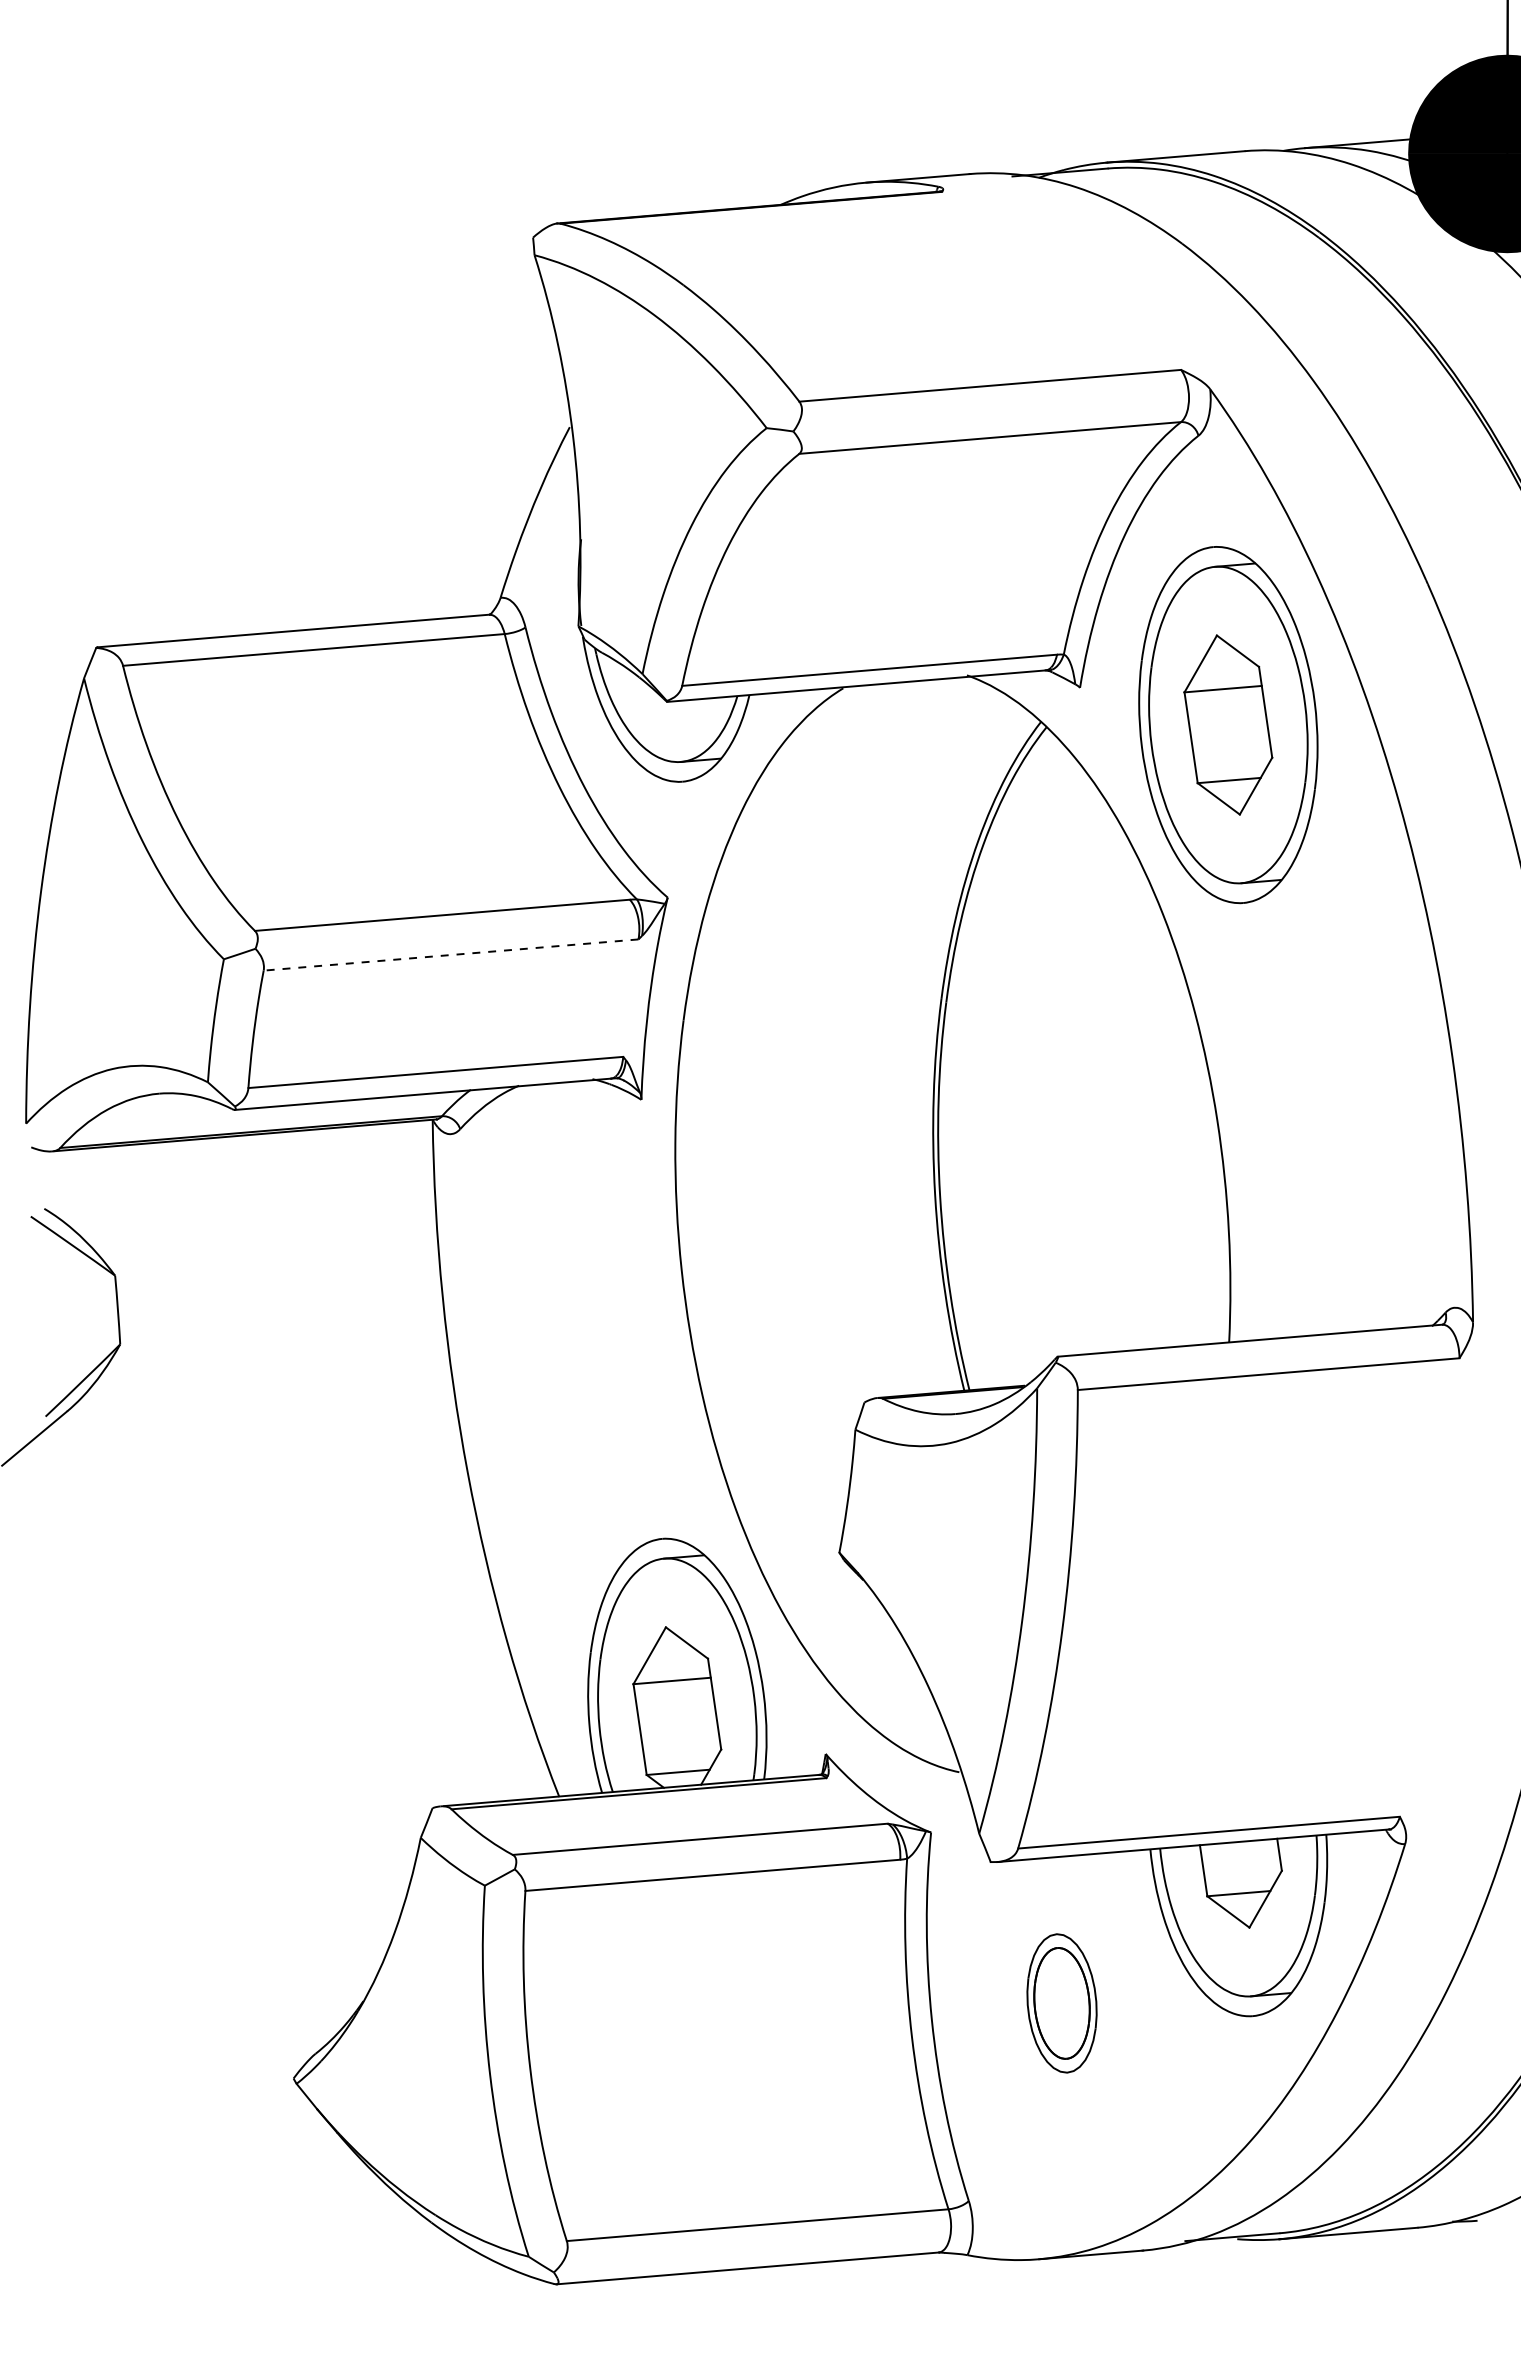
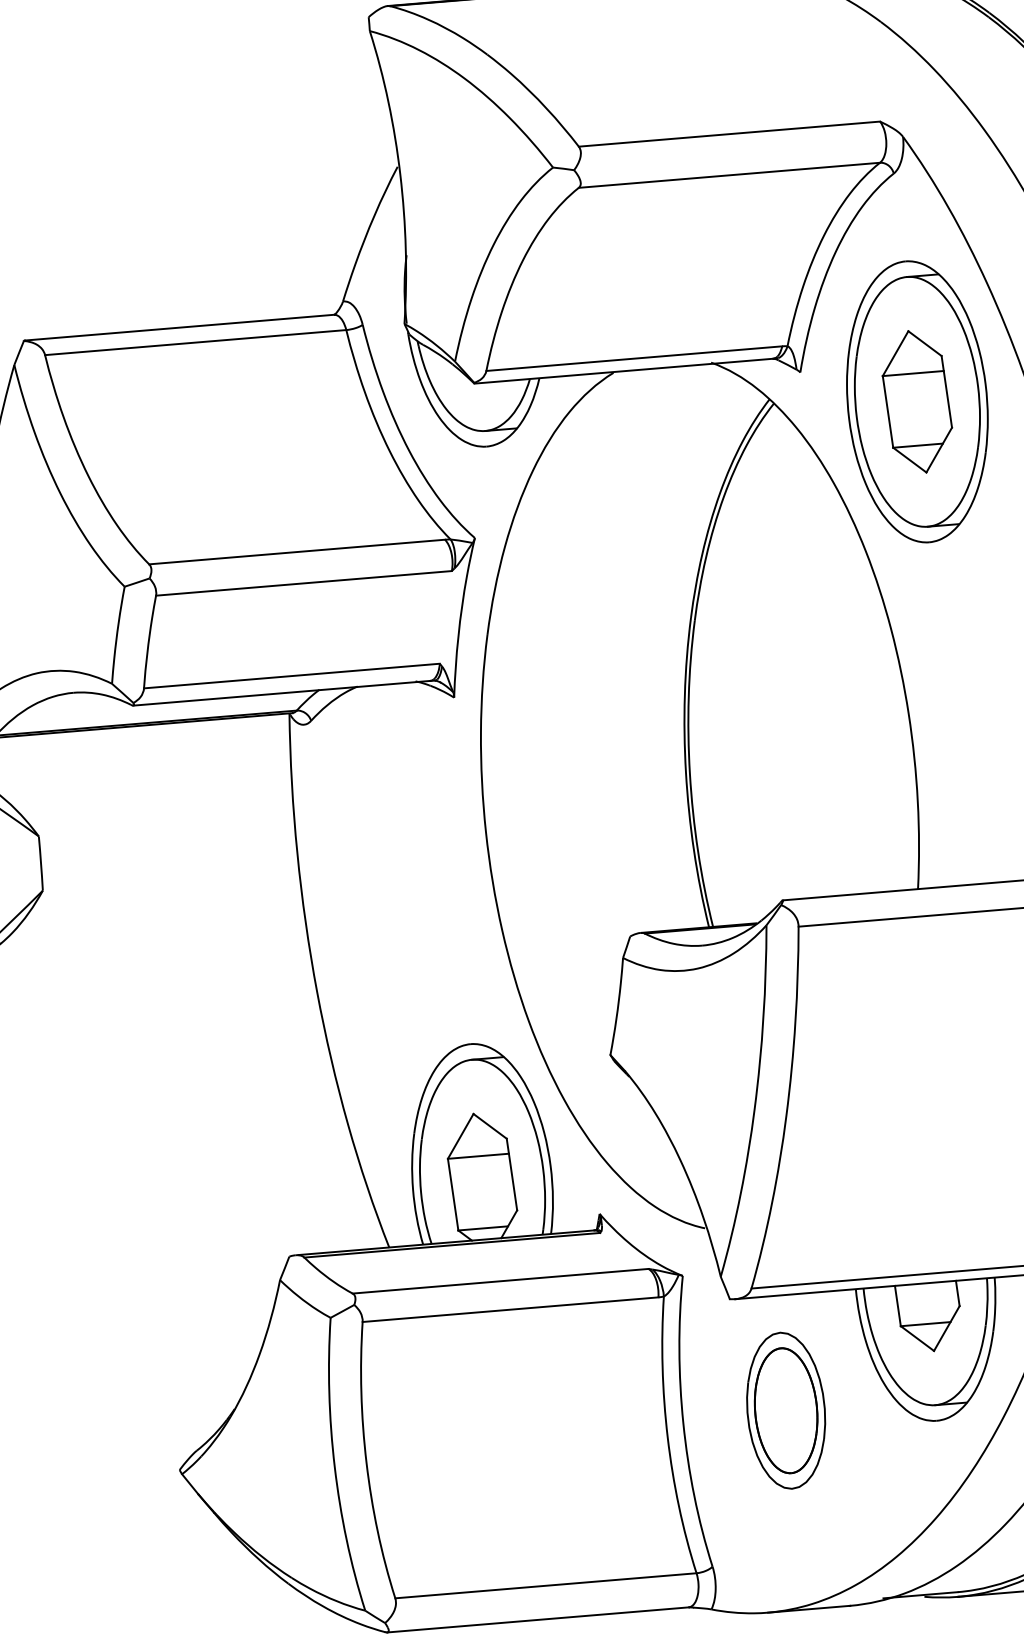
line: (450, 955) -> (303, 583), dashed -> solid
part: (1061, 2003) -> (785, 1410), size x1.43

